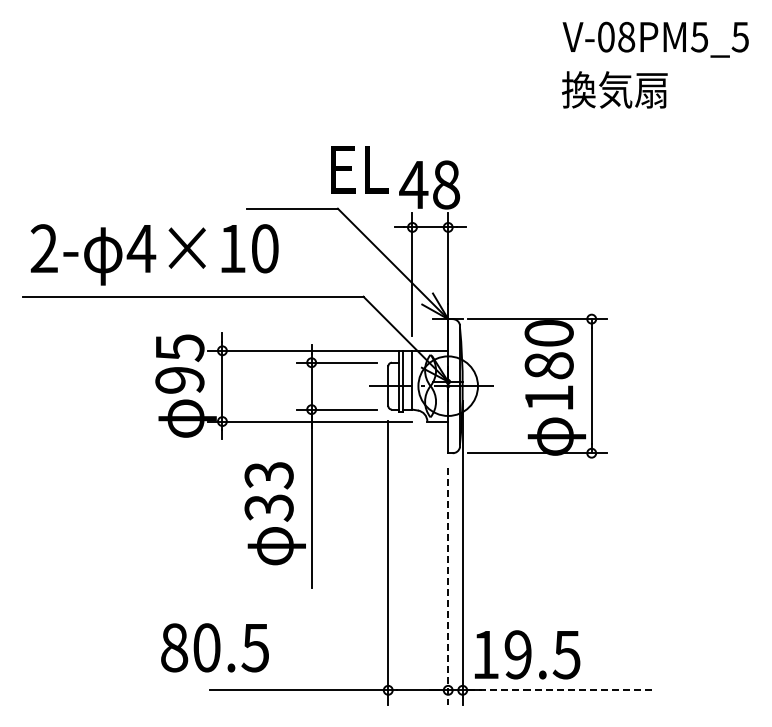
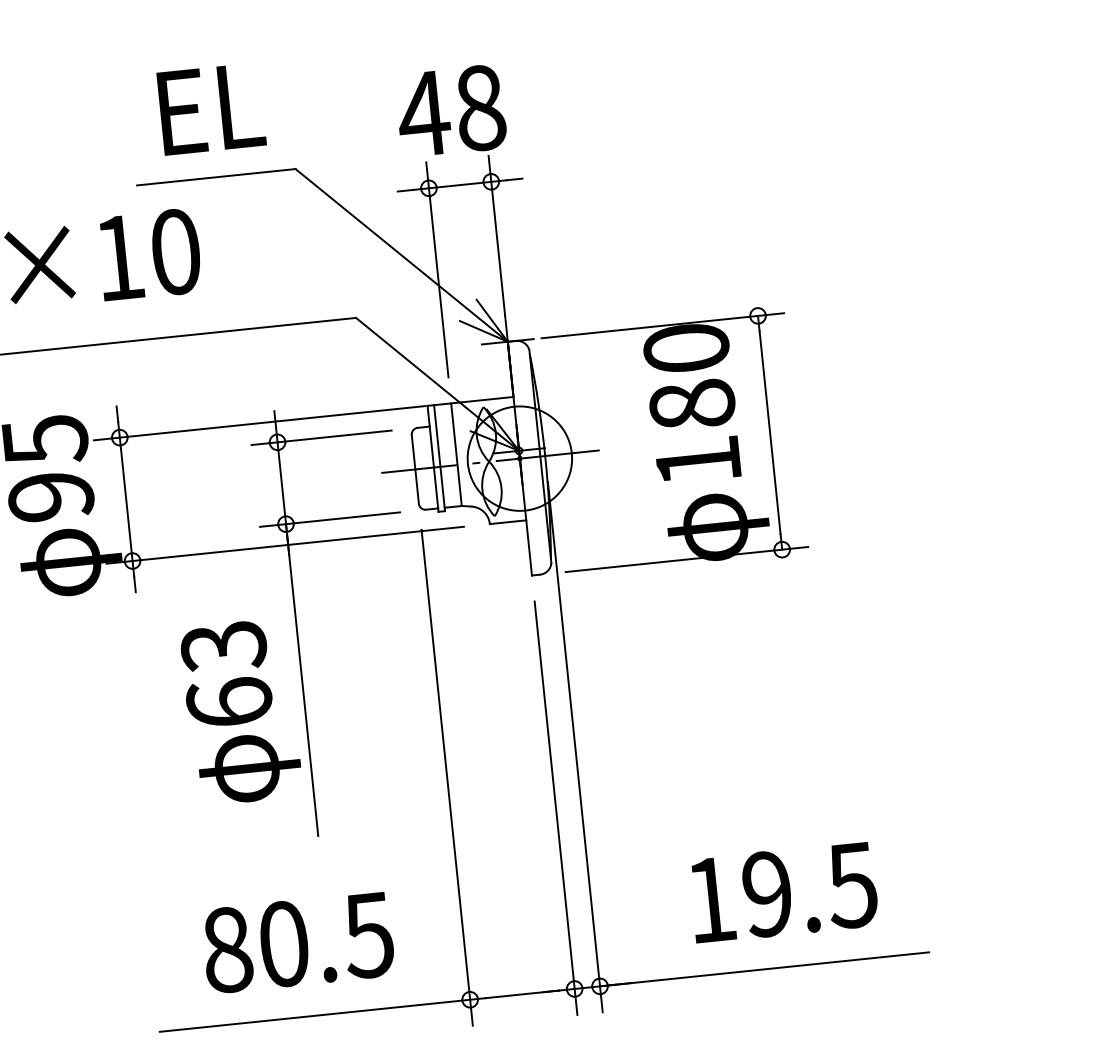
text: (359, 169) -> (211, 108), moved
text: (268, 507) -> (228, 702), 33 -> 63
line: (448, 586) -> (556, 807), dashed -> solid
text: (214, 647) -> (297, 942), moved
text: (527, 654) -> (783, 891), moved
line: (556, 690) -> (763, 969), dashed -> solid

